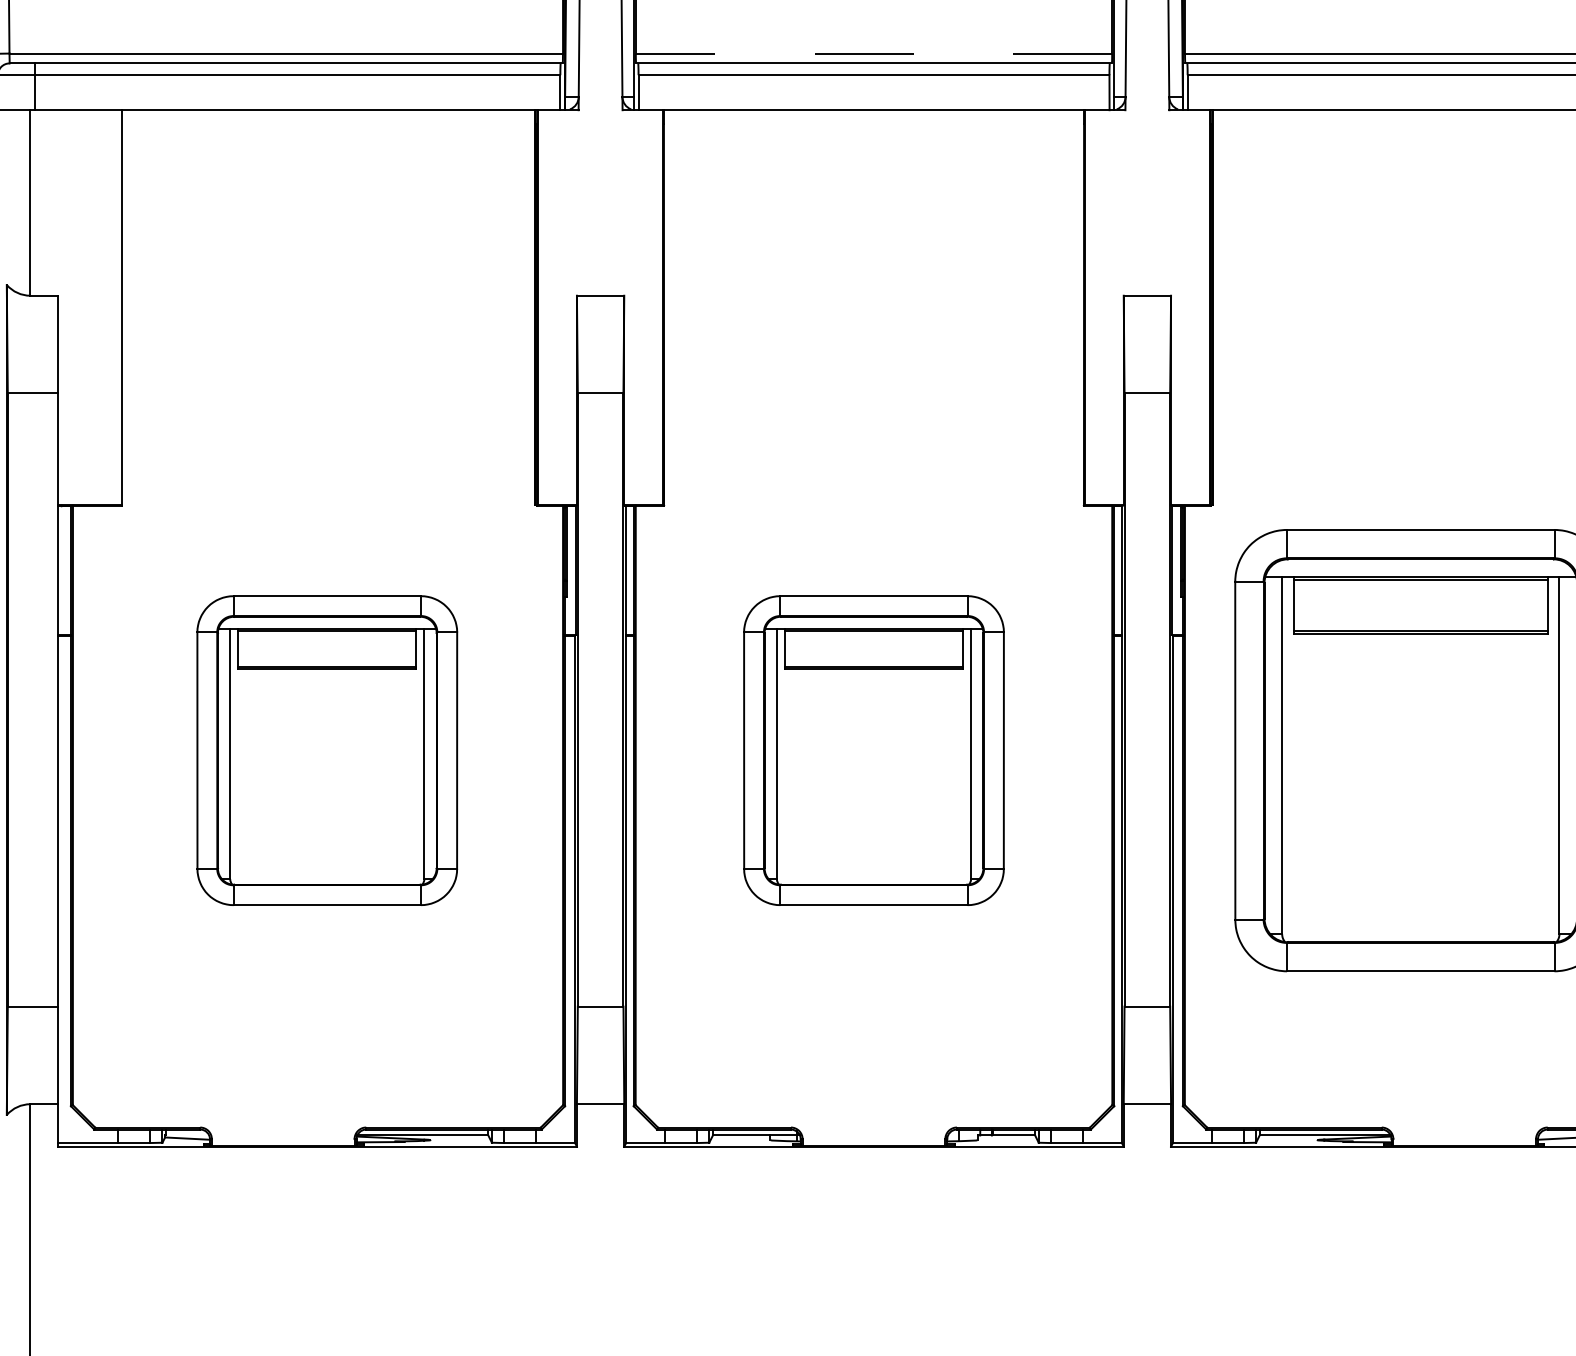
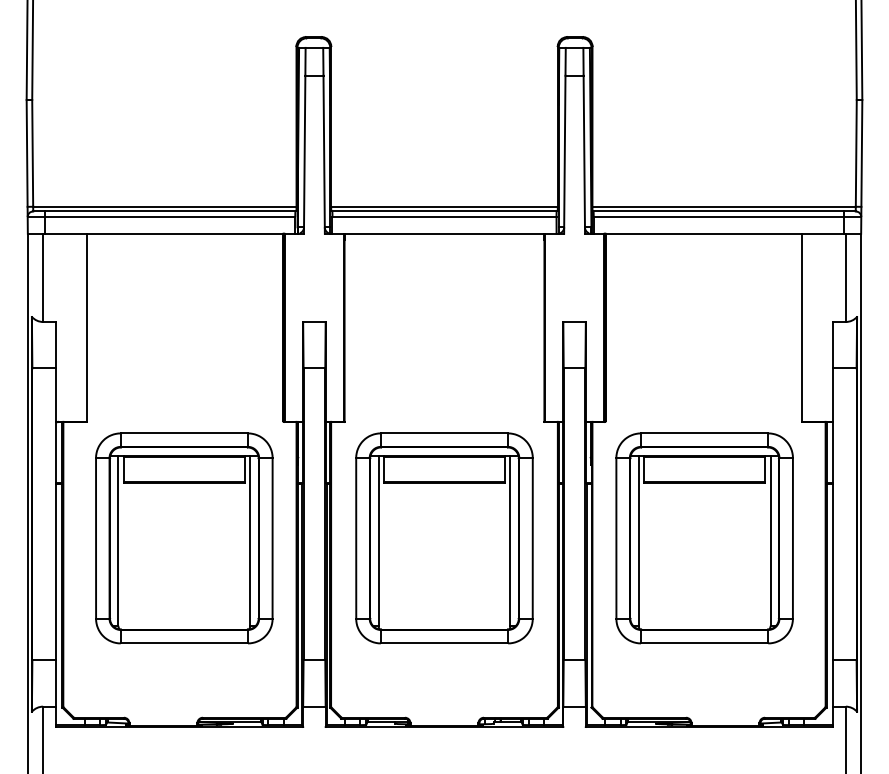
line: (874, 52) -> (444, 206), dashed -> solid
part: (327, 750) -> (184, 538), size x1.43
part: (874, 750) -> (444, 538), size x1.43

